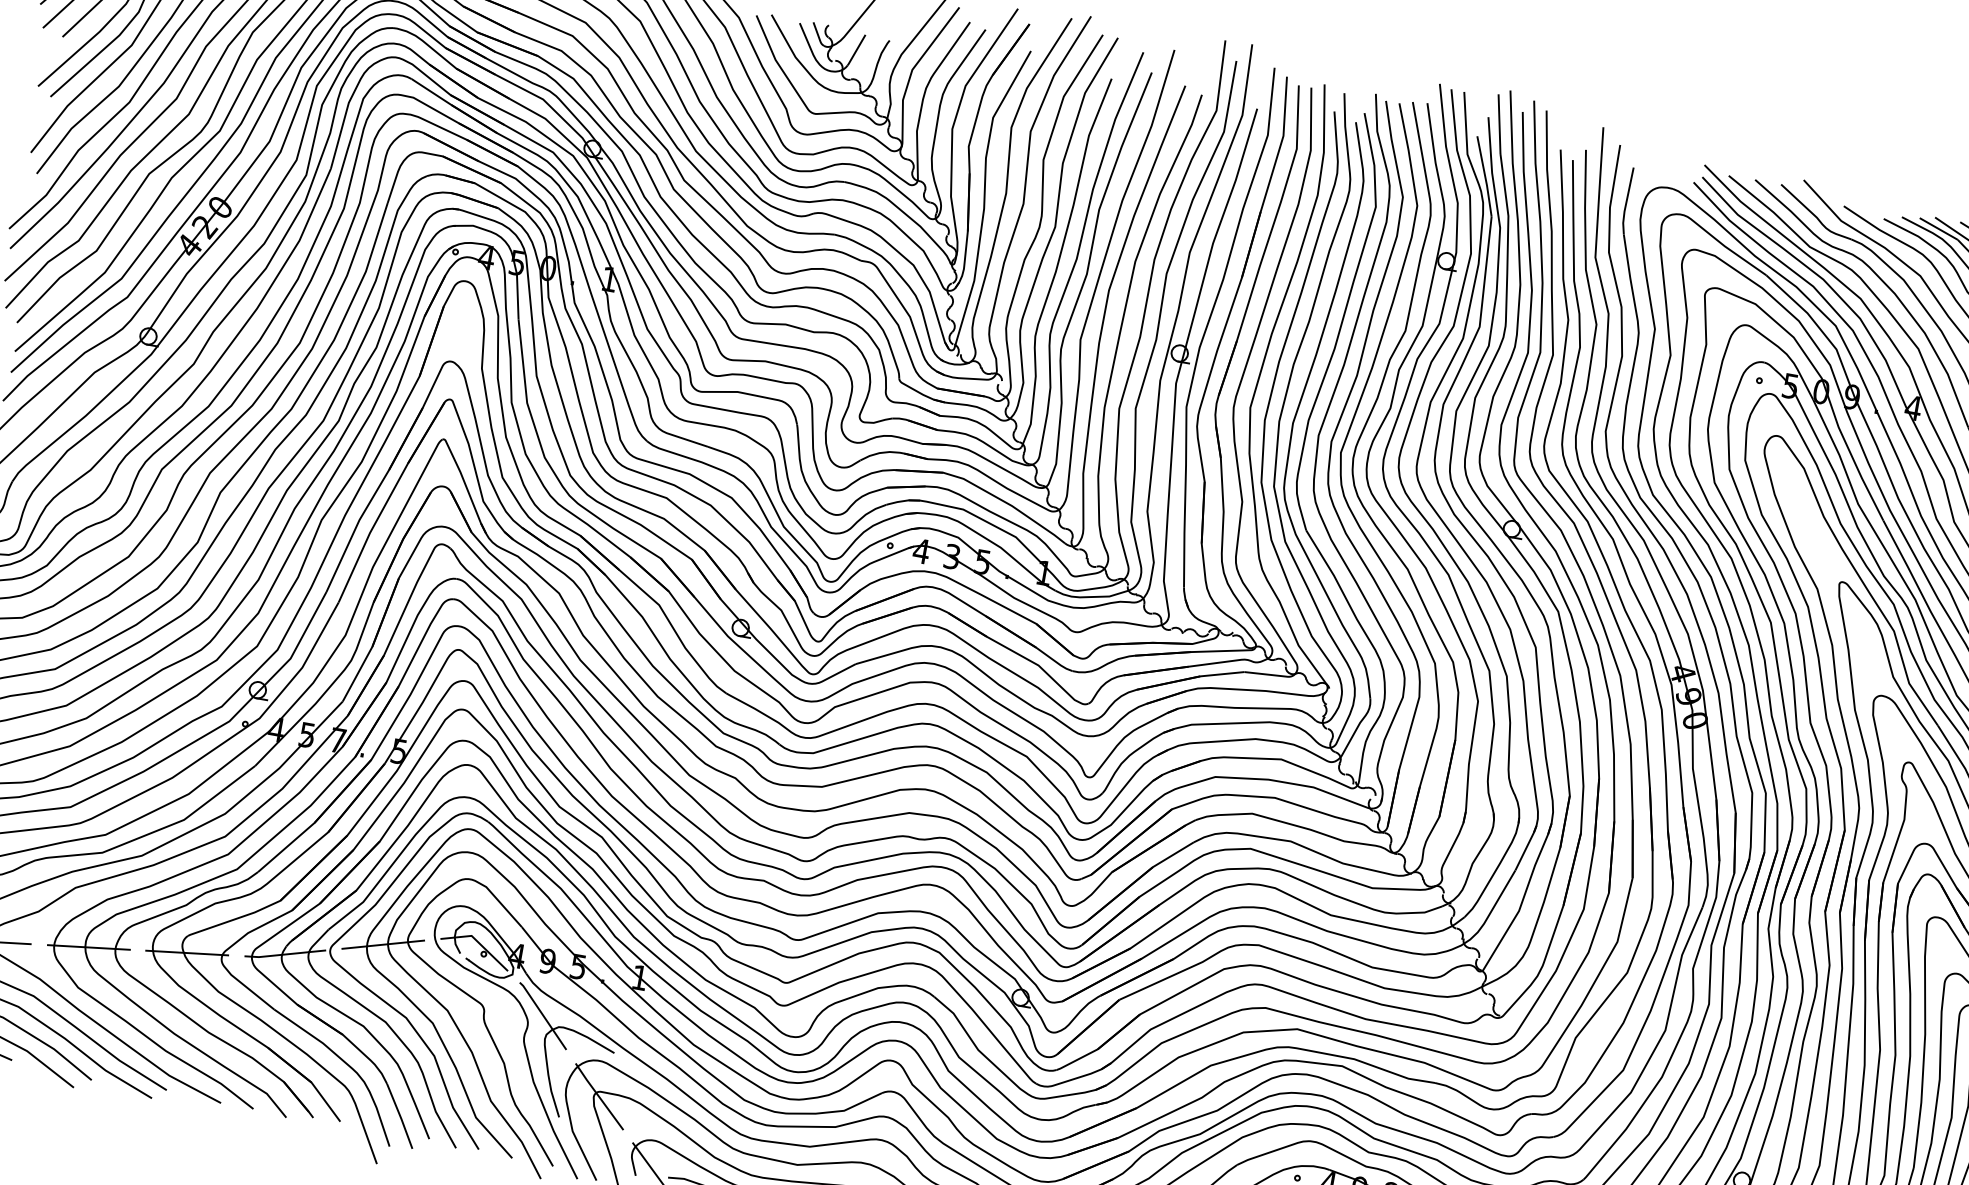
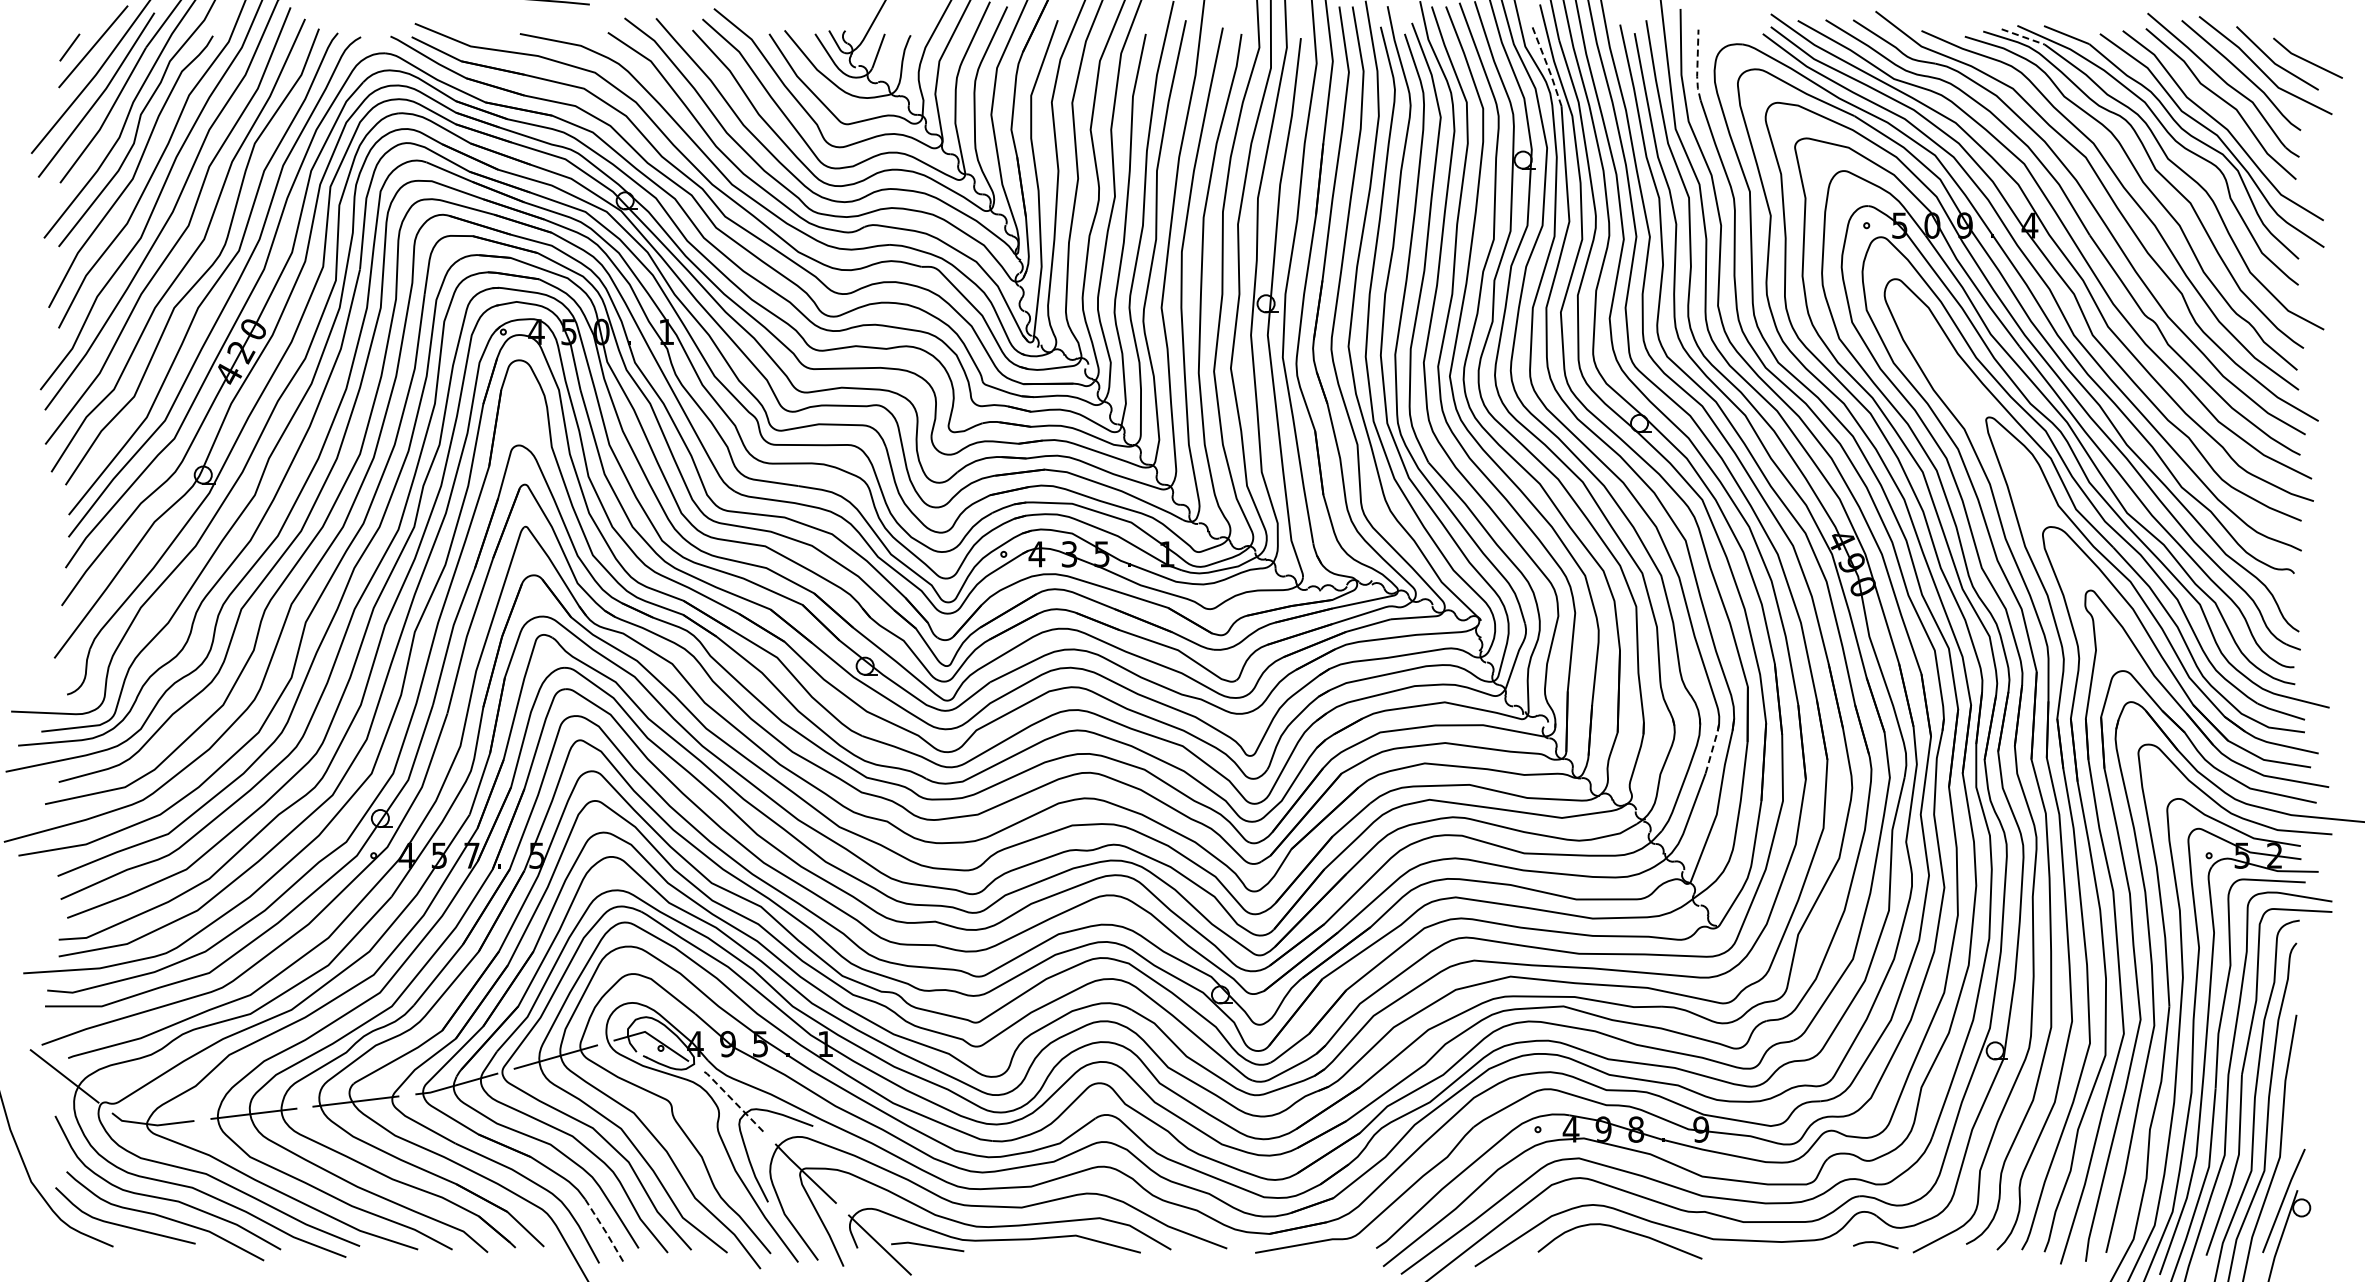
line: (1485, 175) -> (1547, 65), solid -> dashed
line: (1626, 202) -> (1697, 66), solid -> dashed
line: (1939, 228) -> (2023, 36), solid -> dashed
line: (1526, 847) -> (1712, 748), solid -> dashed
line: (542, 1015) -> (732, 1100), solid -> dashed
line: (400, 1116) -> (604, 1230), solid -> dashed

